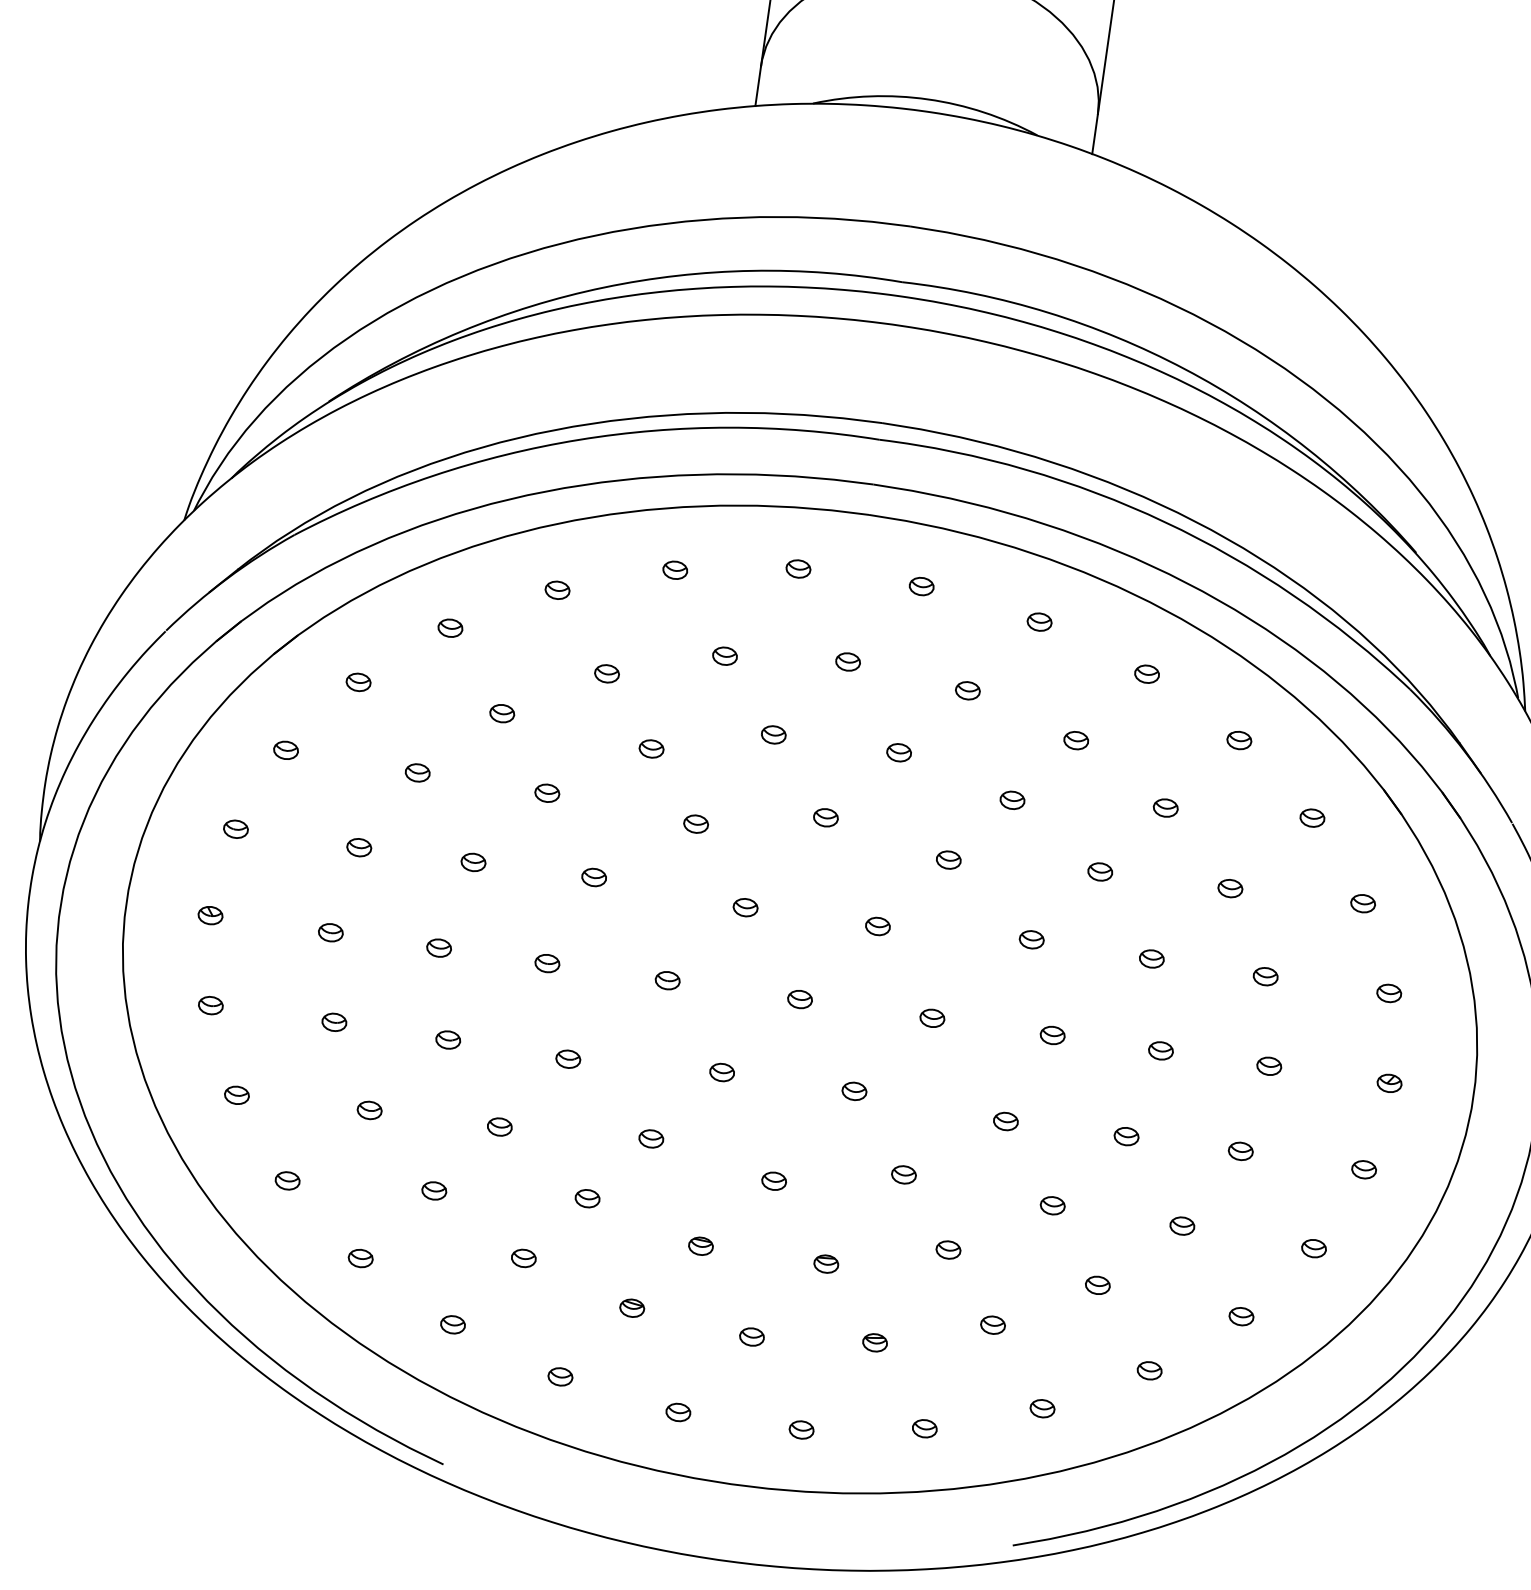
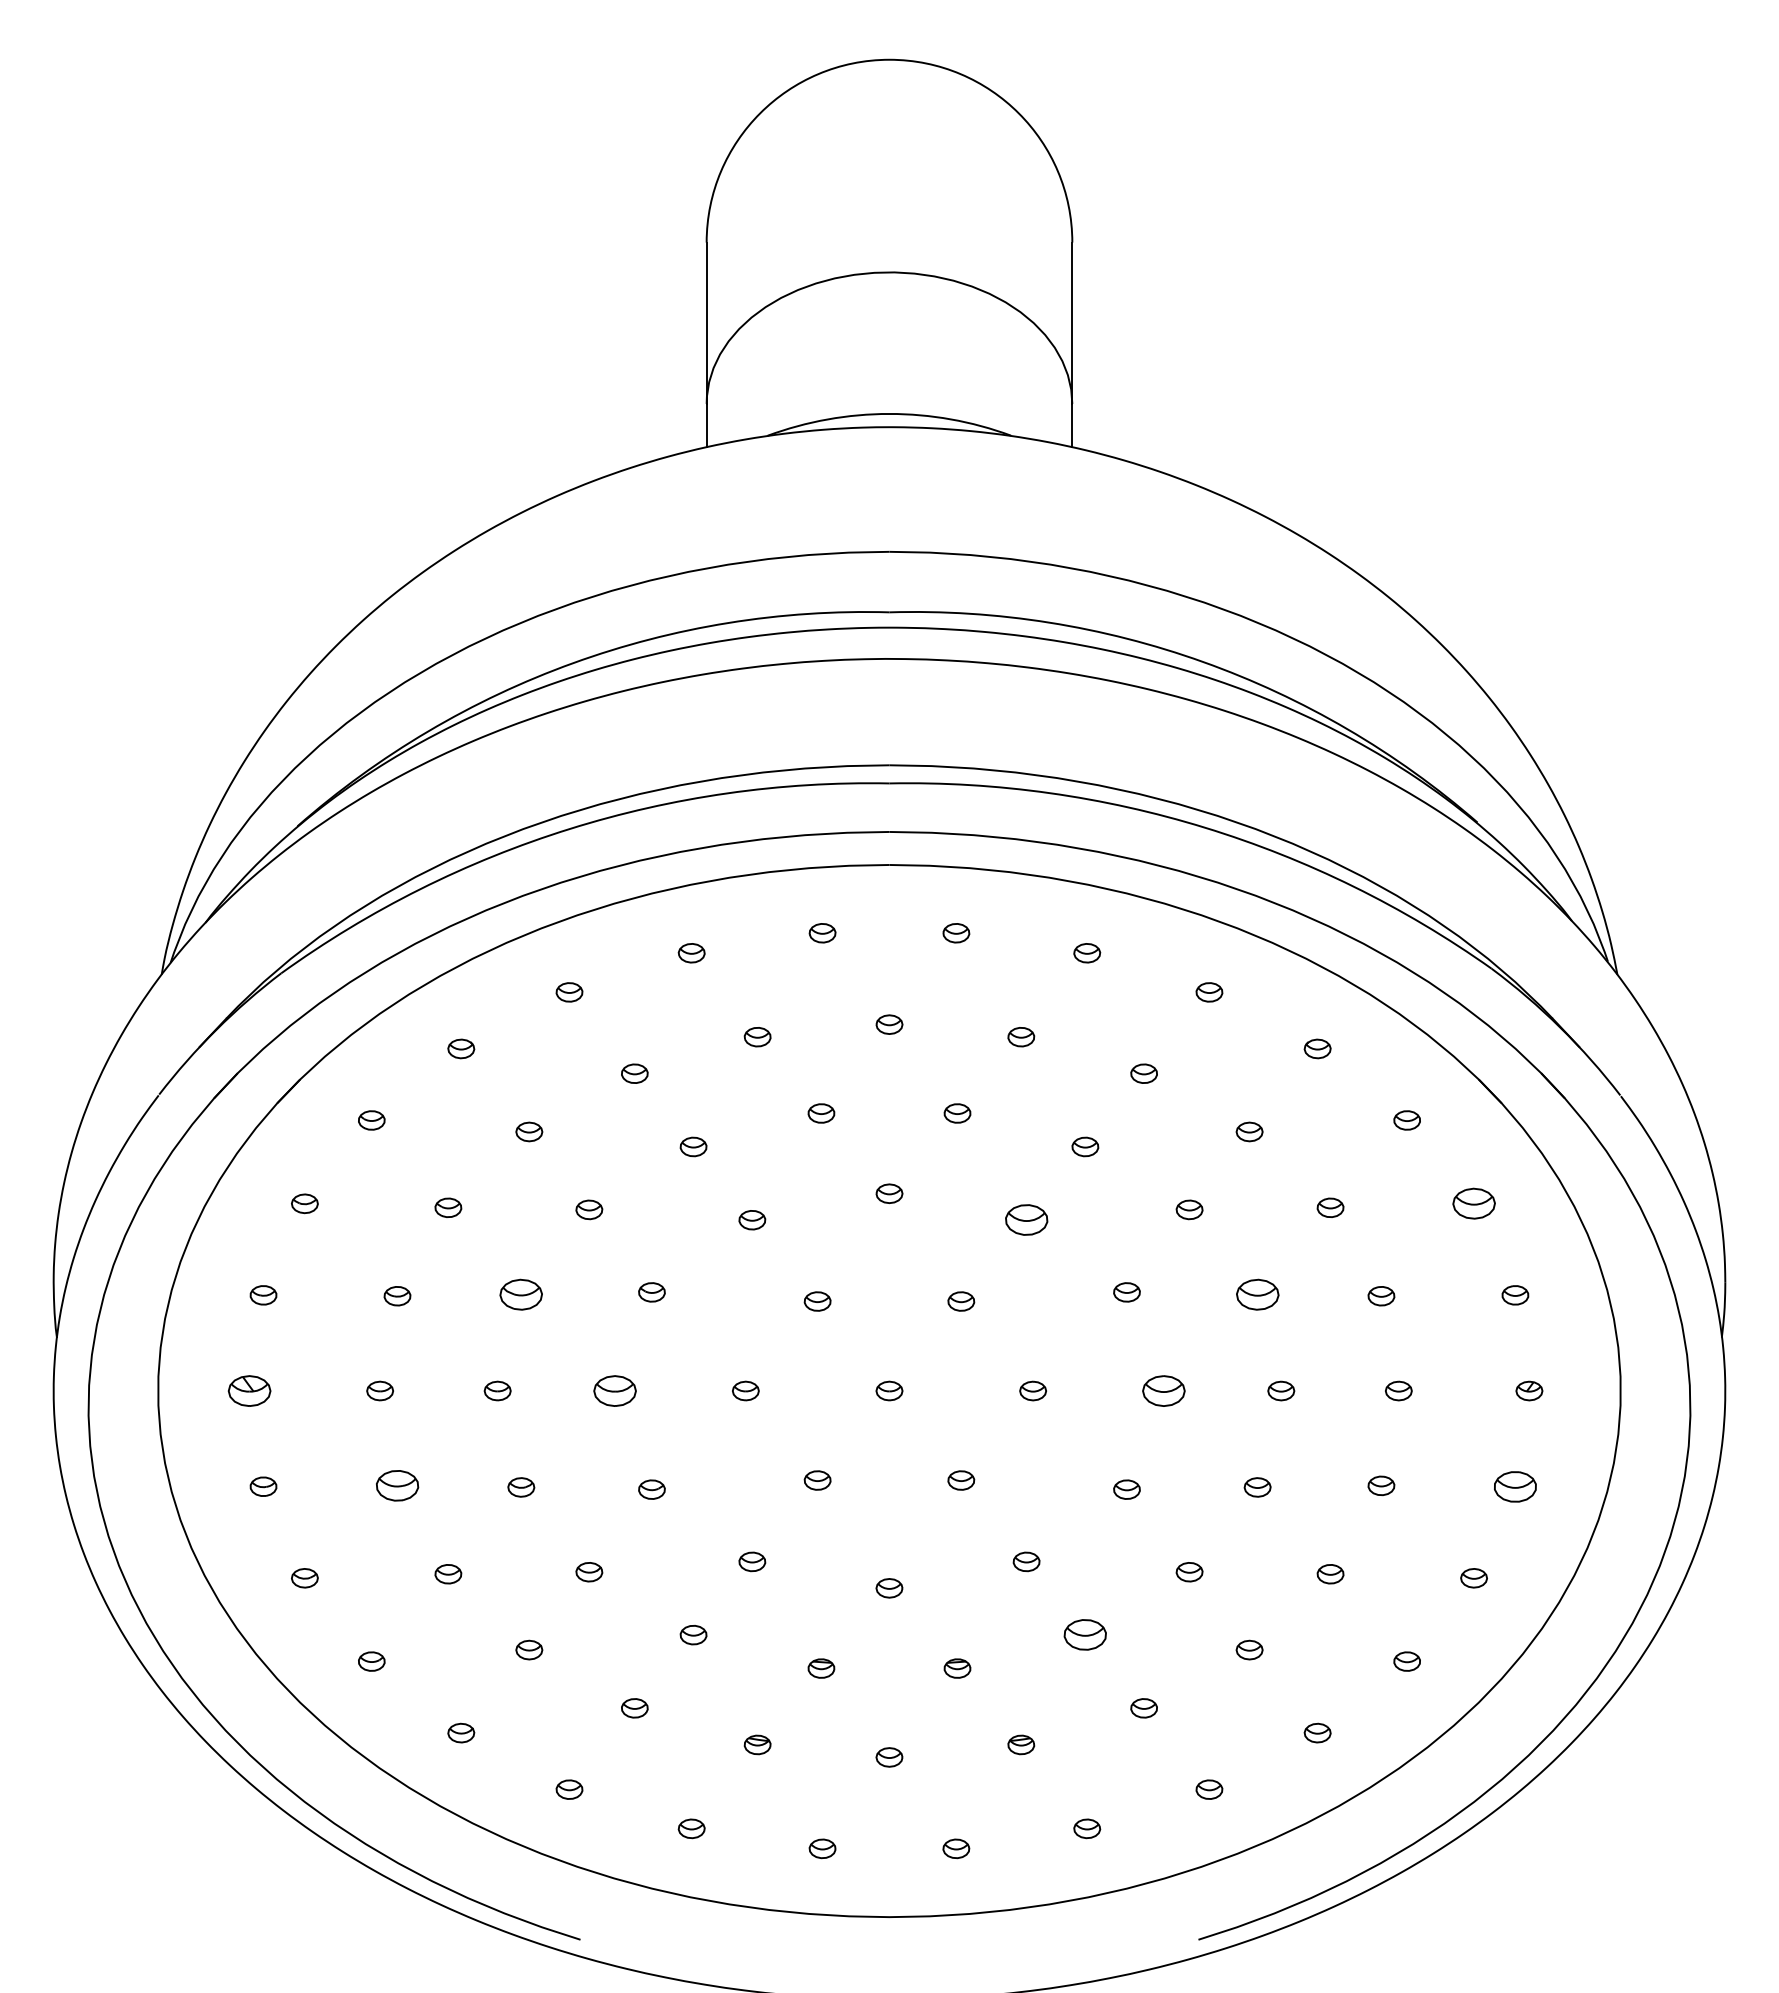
part: (948, 860) -> (1026, 1220), size x1.6
part: (473, 862) -> (521, 1294), size x1.6
part: (1362, 903) -> (1473, 1203), size x1.6
part: (210, 915) -> (249, 1390), size x1.6
part: (1151, 958) -> (1257, 1294), size x1.6
part: (547, 963) -> (615, 1390), size x1.6
part: (334, 1022) -> (397, 1485), size x1.6
part: (1052, 1034) -> (1163, 1390), size x1.6
part: (1364, 1169) -> (1515, 1486), size x1.6
part: (948, 1250) -> (1085, 1635), size x1.6

